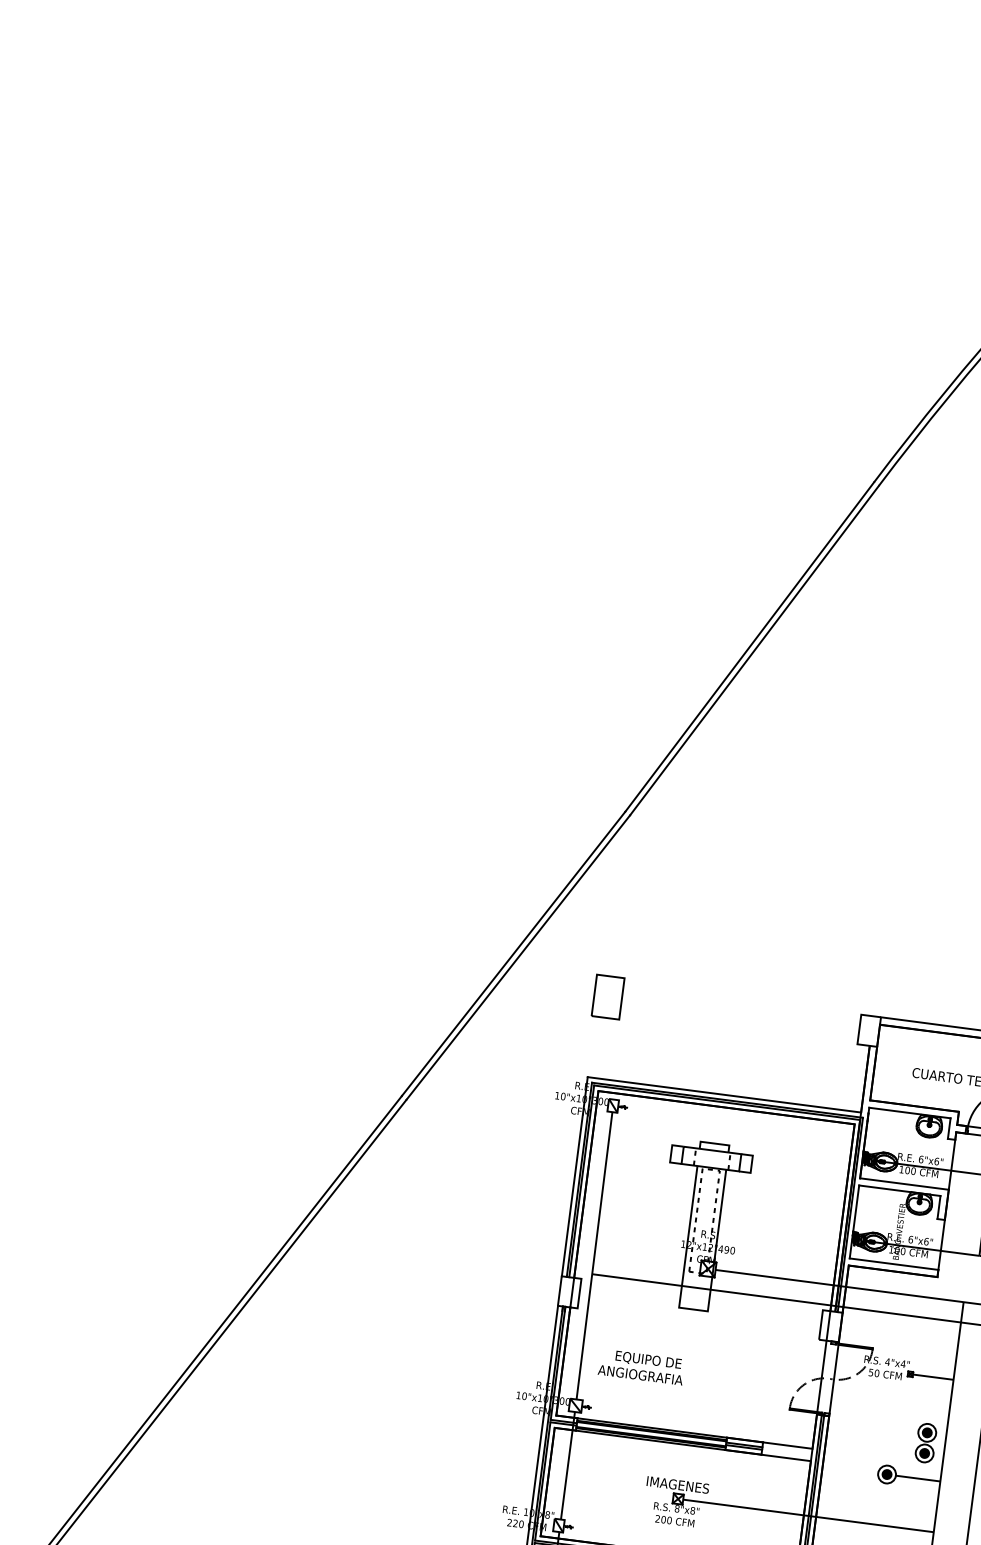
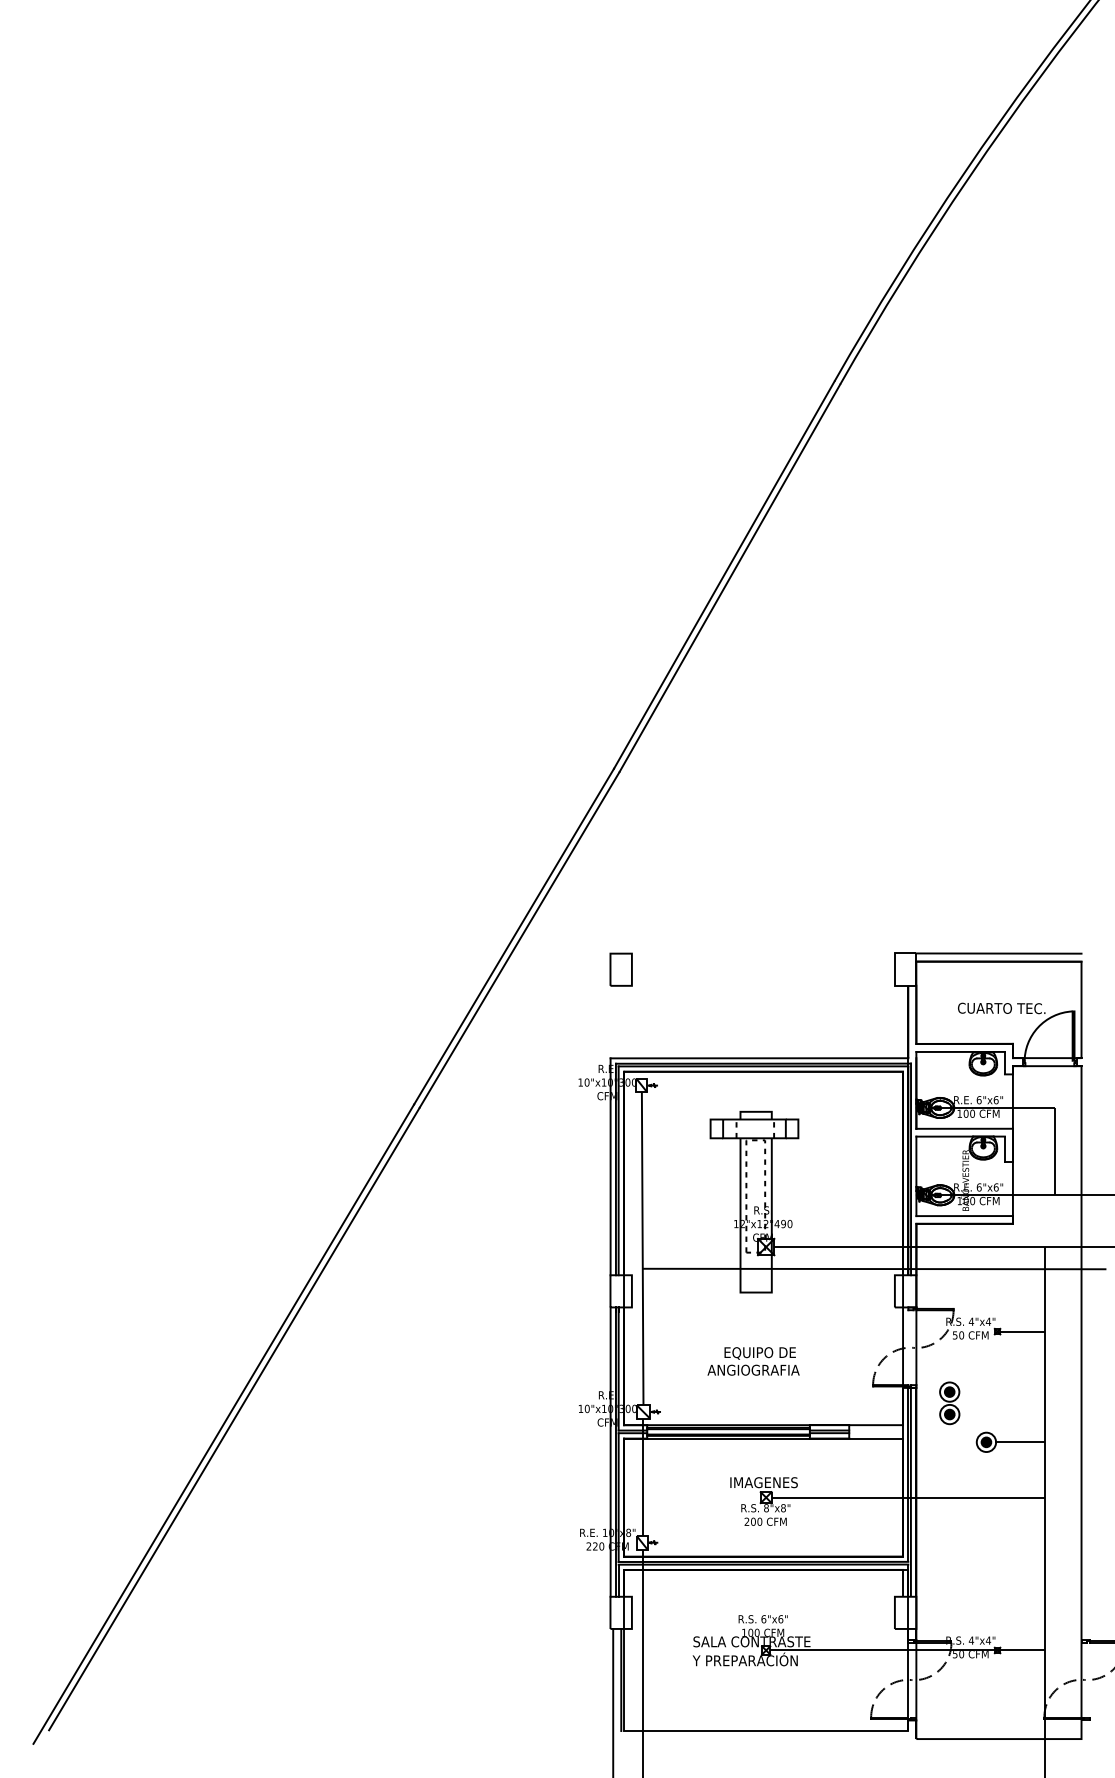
part: (607, 996) -> (620, 969), size x0.71
text: (641, 1367) -> (753, 1361), moved
part: (925, 1443) -> (949, 1403), moved

